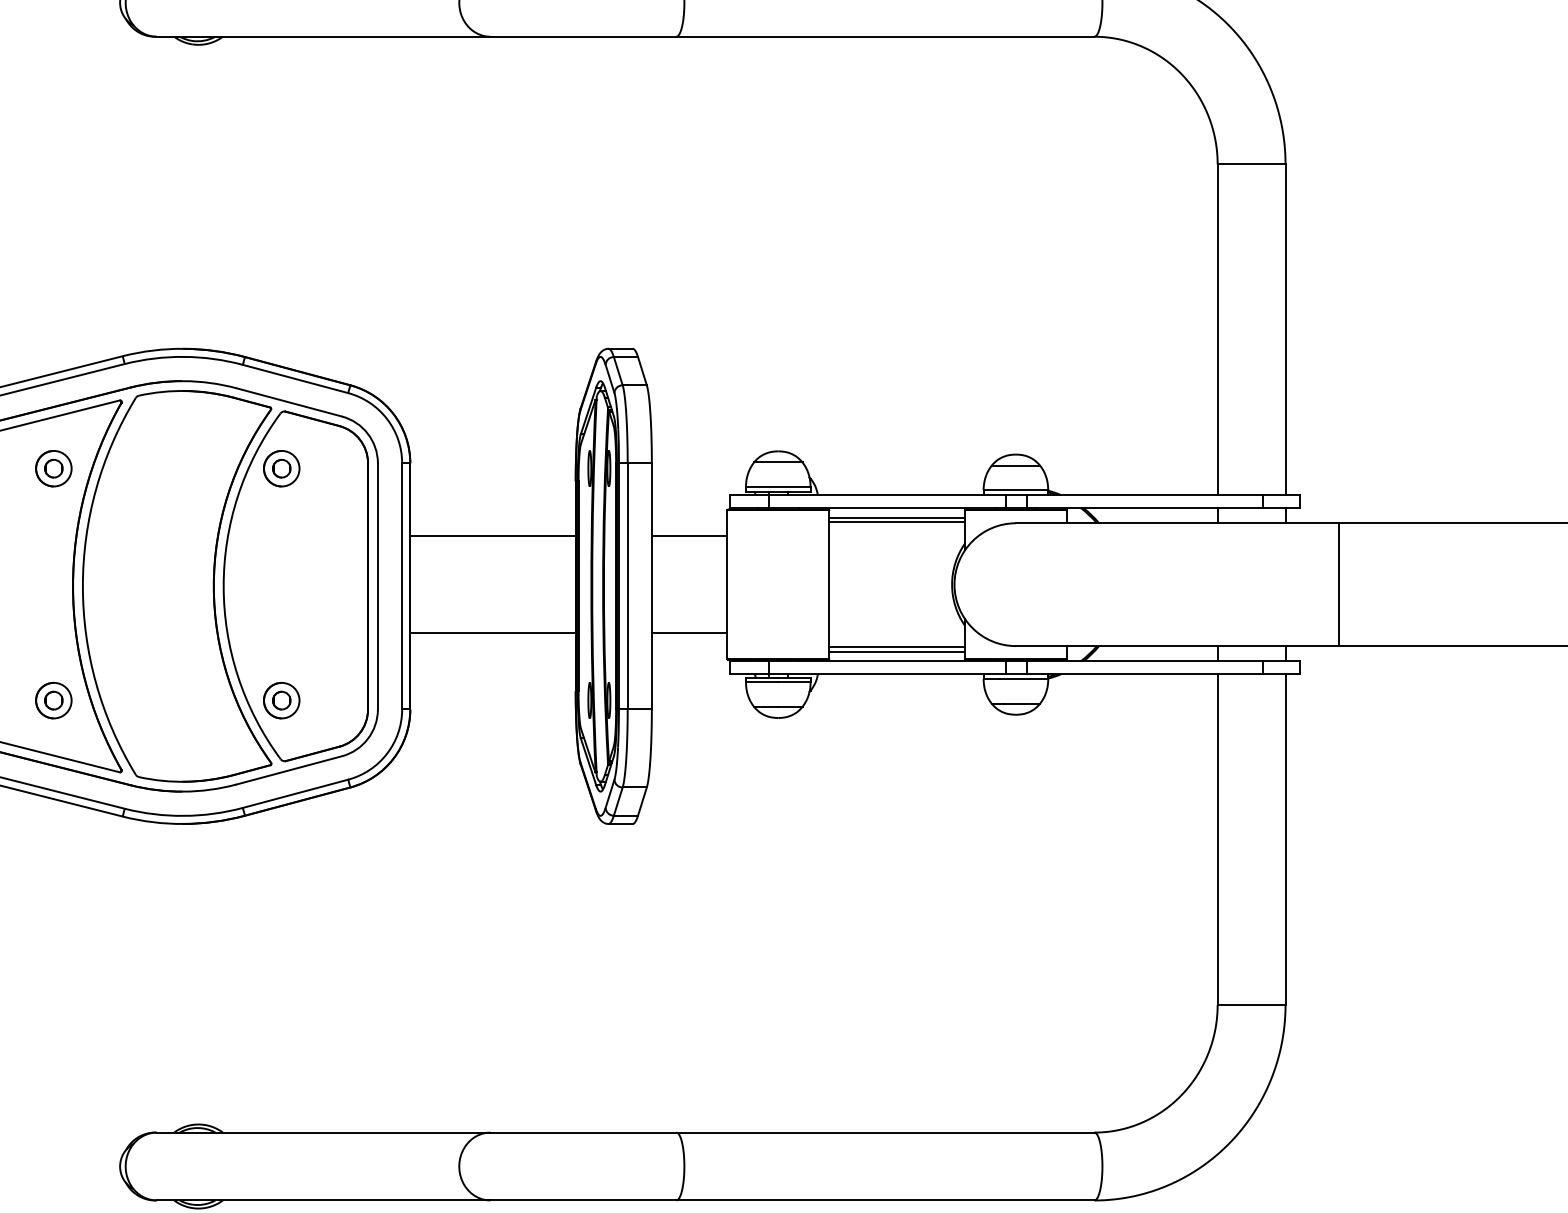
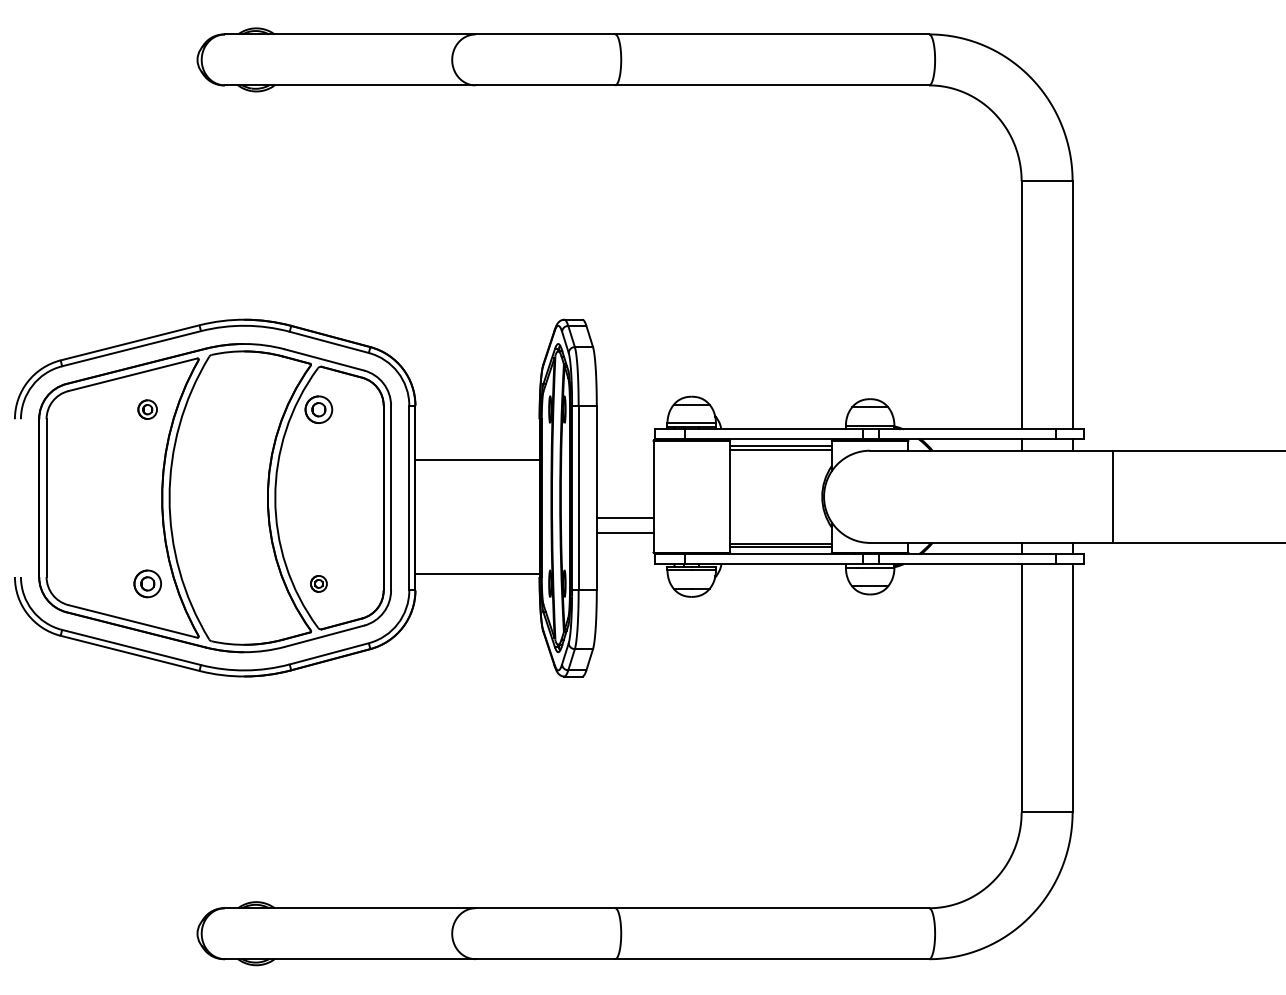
part: (53, 468) -> (147, 409), size x0.7
line: (688, 536) -> (624, 518), moved
line: (492, 633) -> (477, 574), moved
part: (281, 700) -> (318, 583), size x0.6

